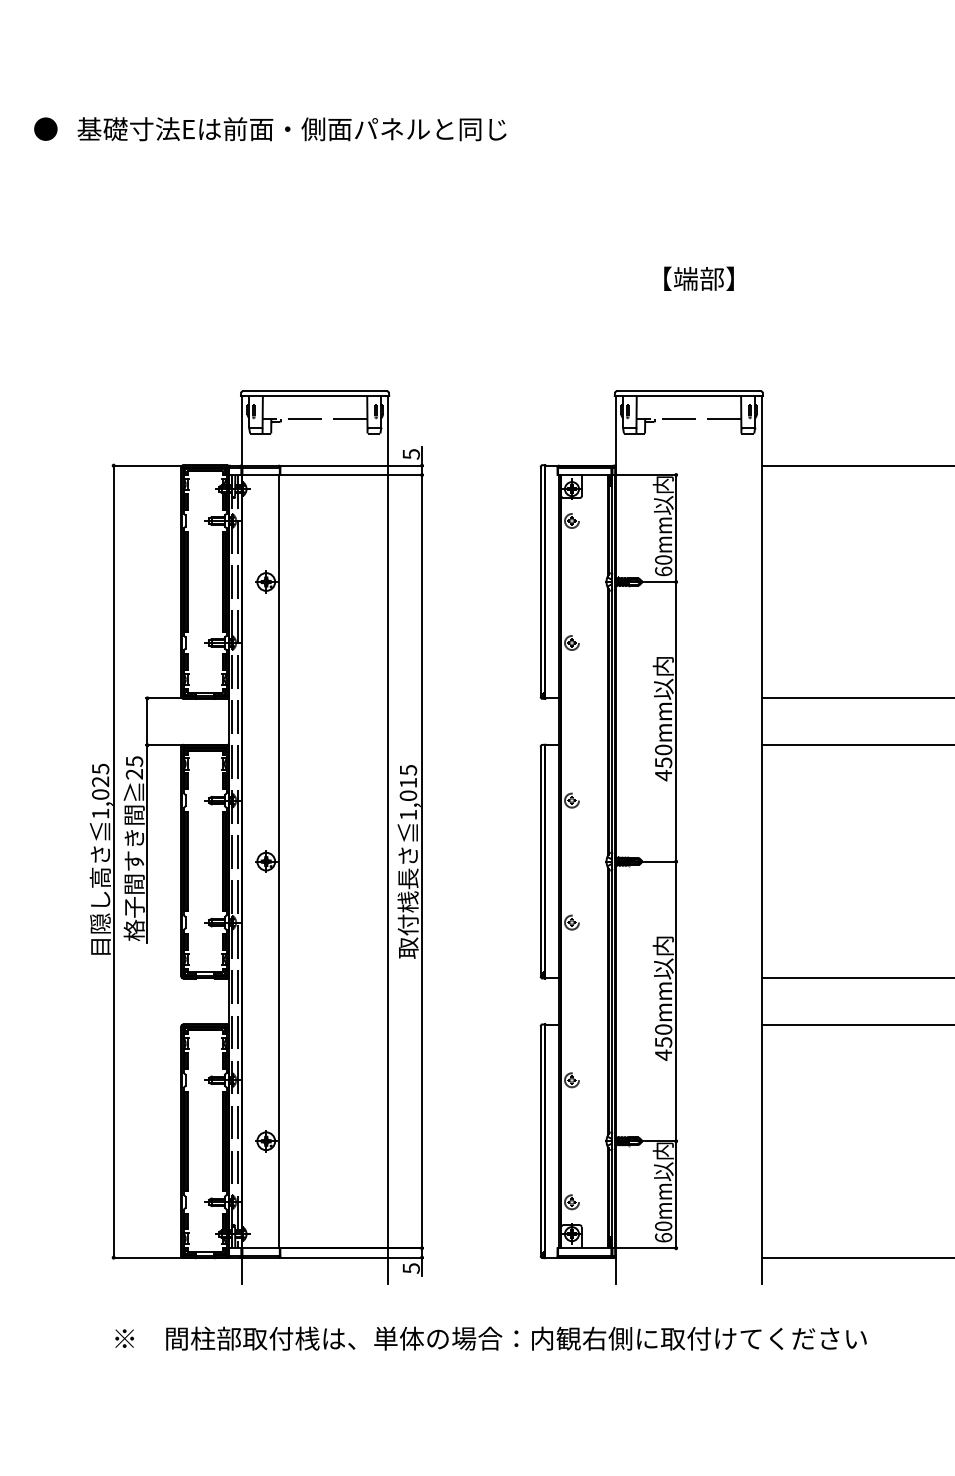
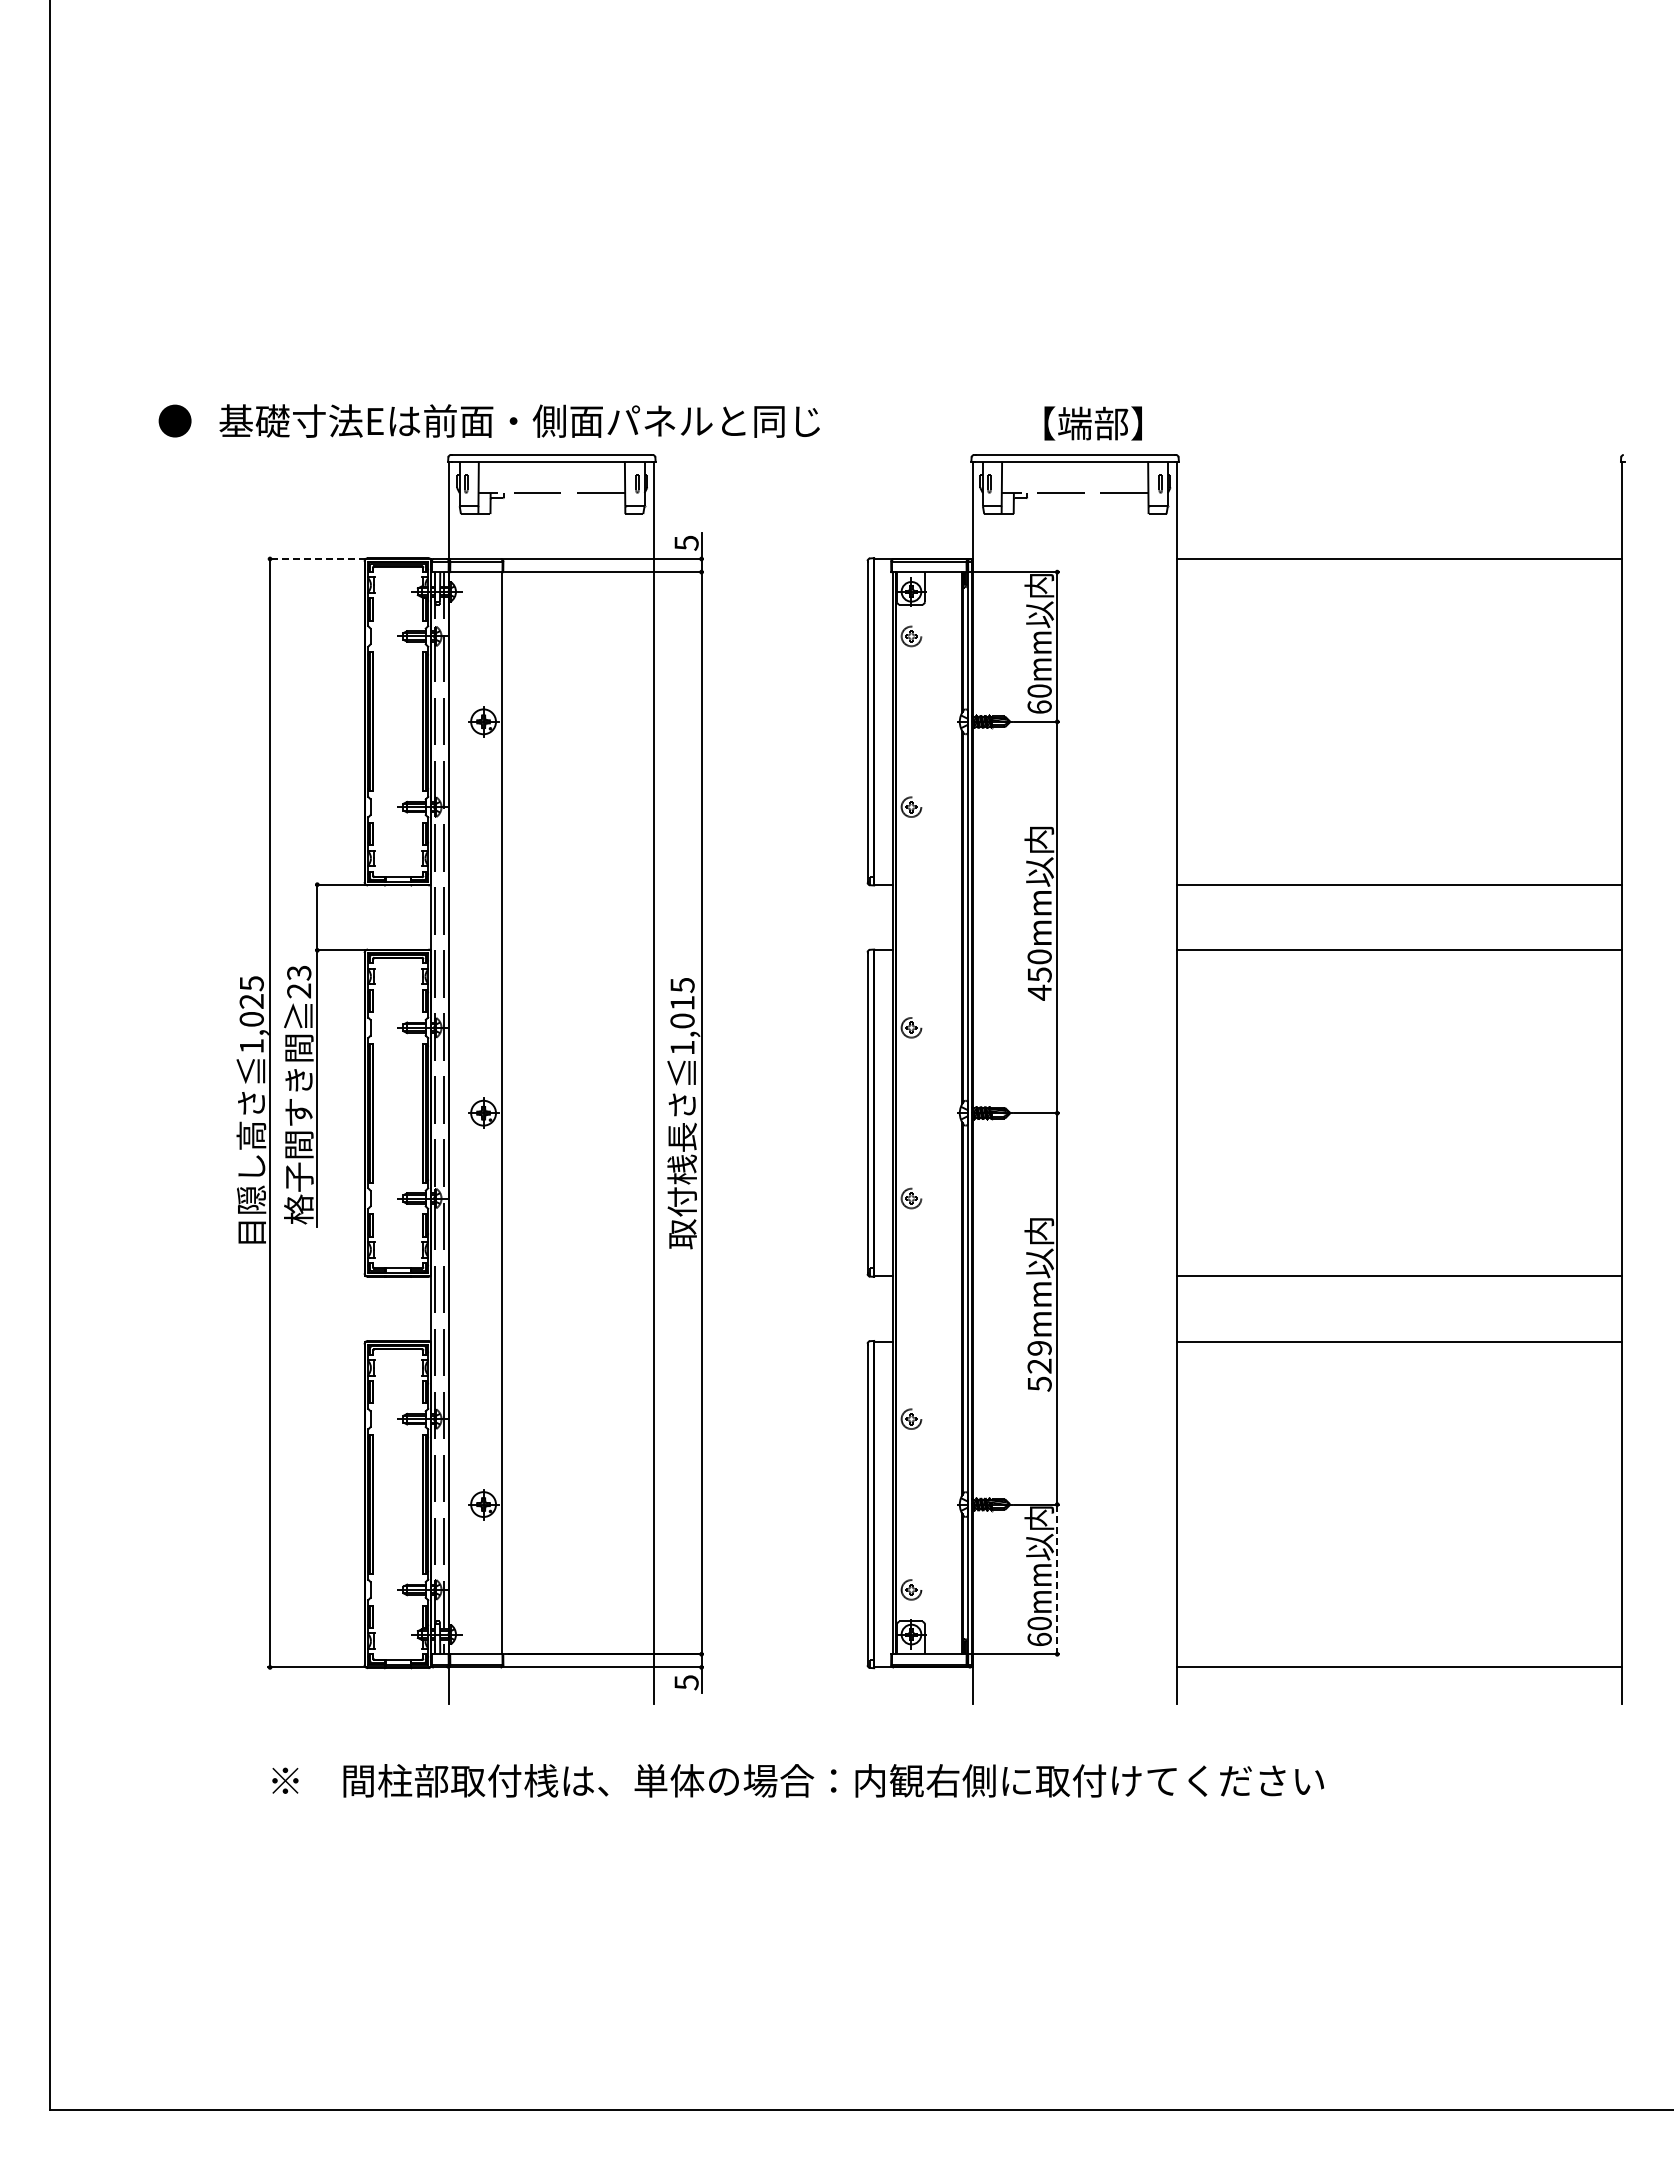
text: (269, 128) -> (488, 420), moved
text: (698, 278) -> (1092, 423), moved
line: (147, 465) -> (317, 558), solid -> dashed
text: (134, 761) -> (298, 972), 25 -> 23
text: (663, 1042) -> (1039, 1366), 450mm -> 529mm
line: (676, 1194) -> (1057, 1579), solid -> dashed

